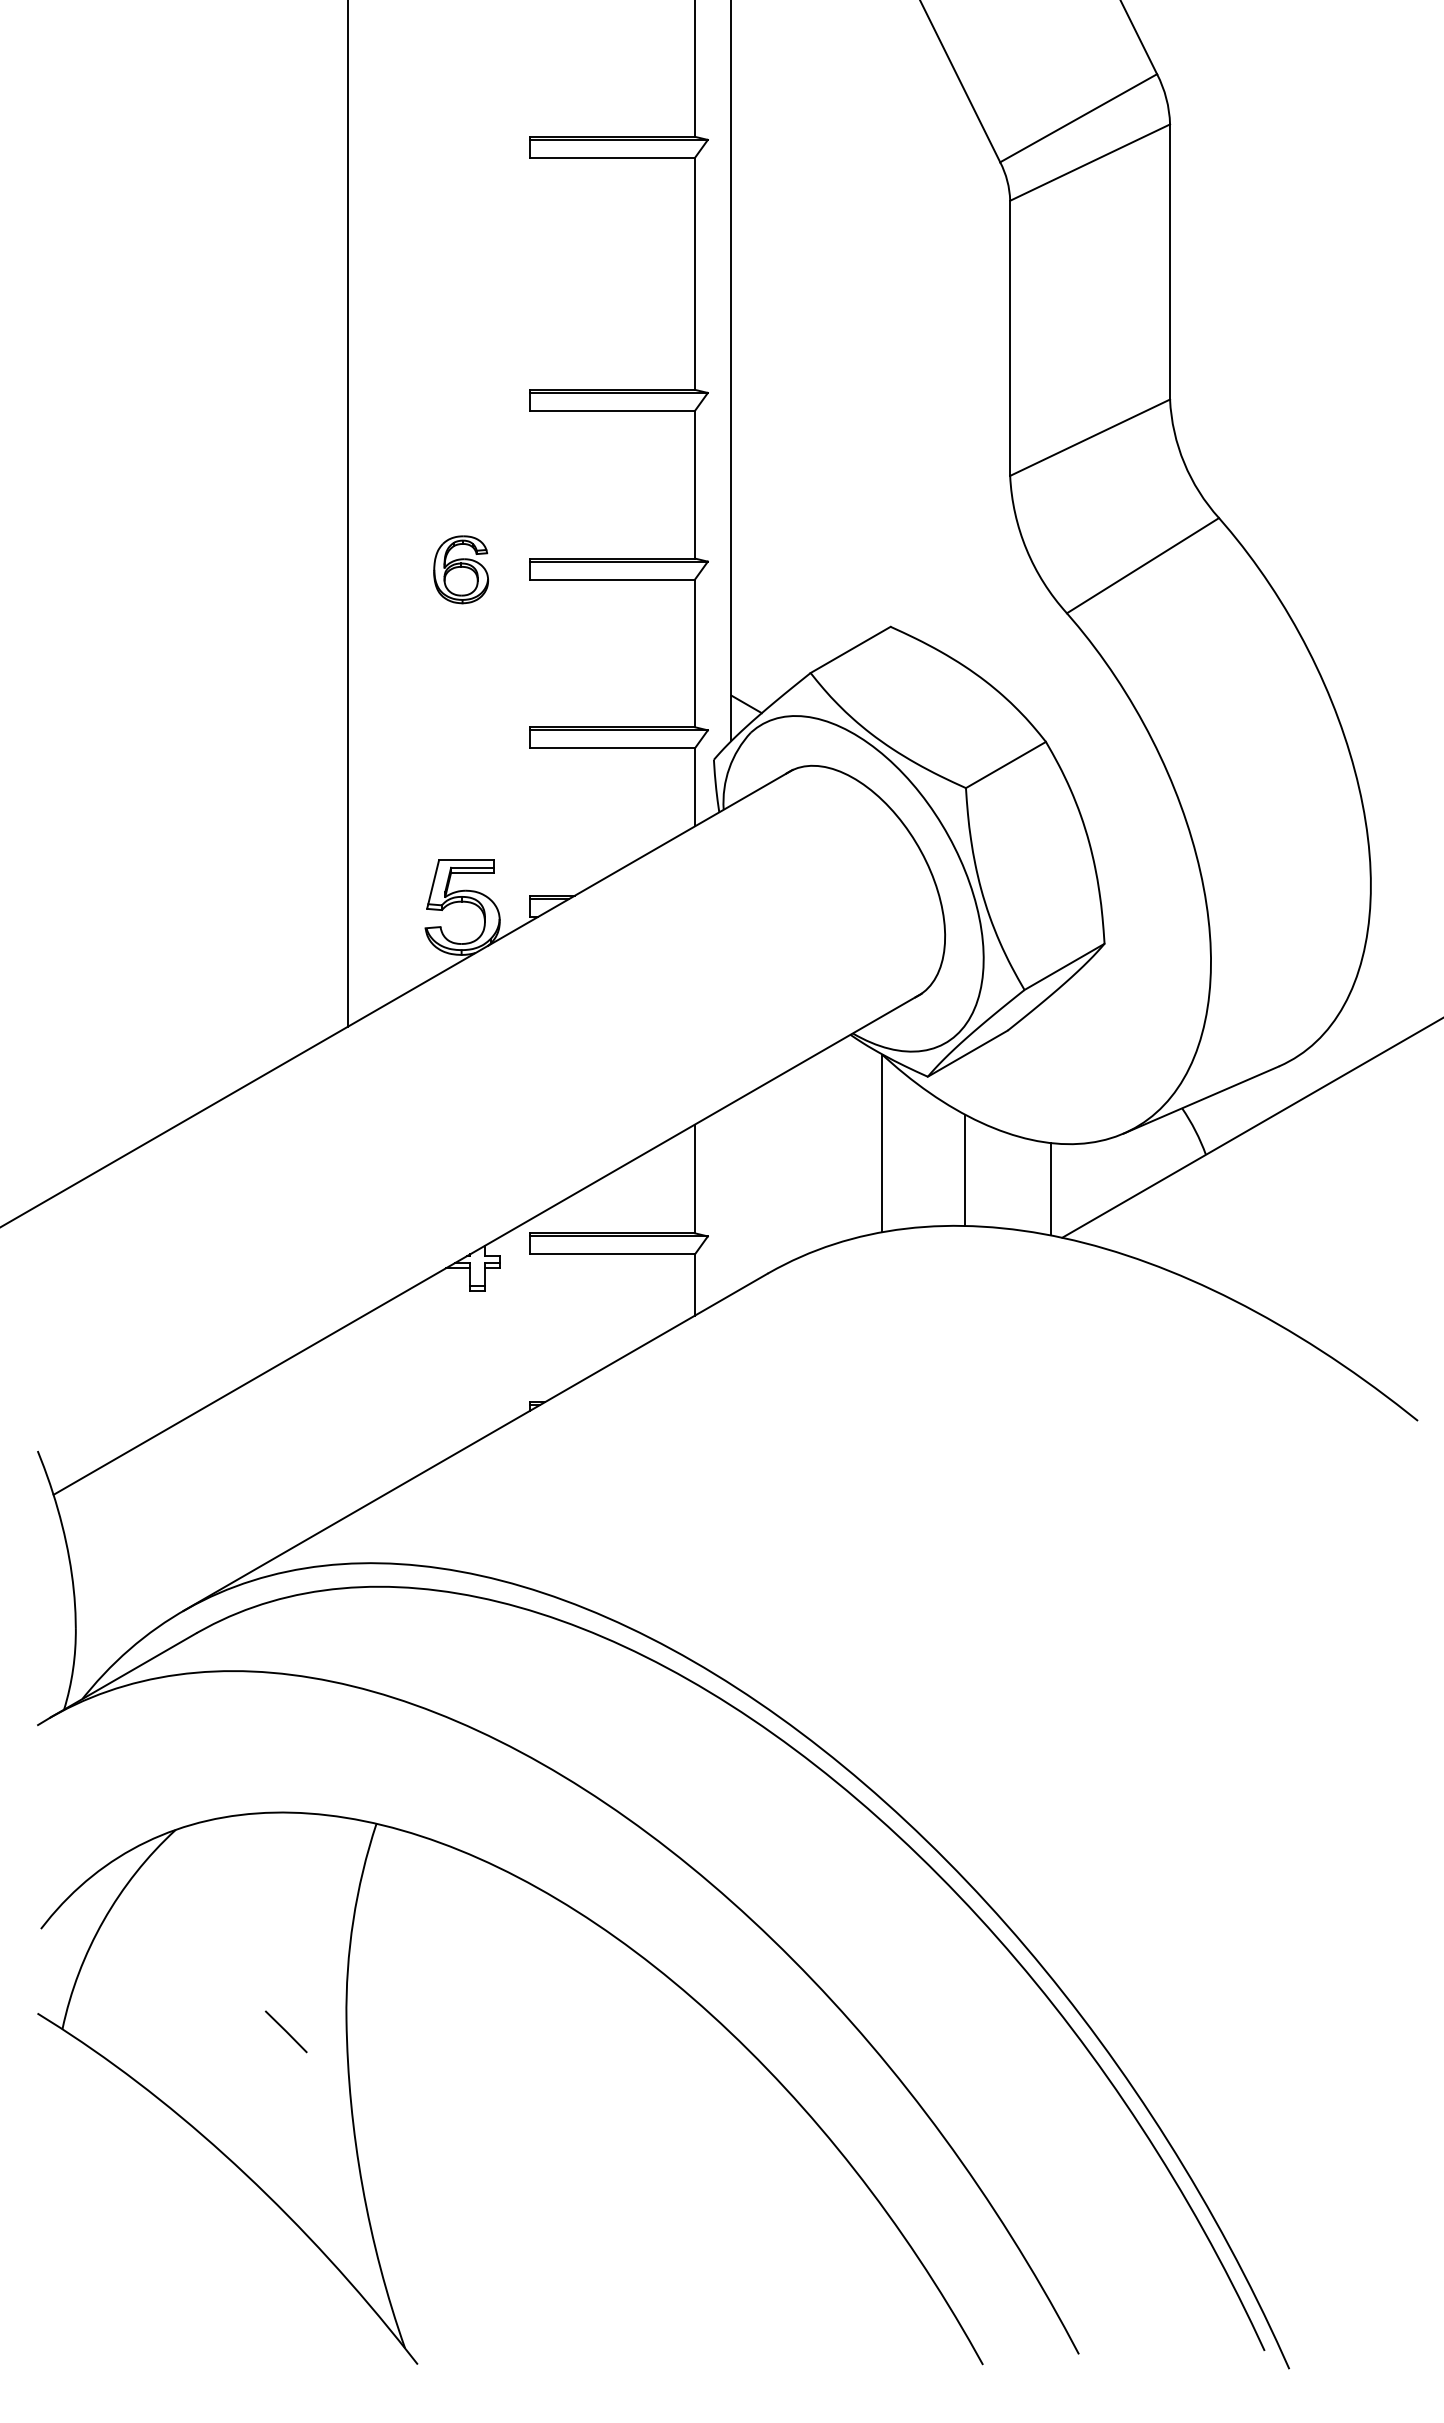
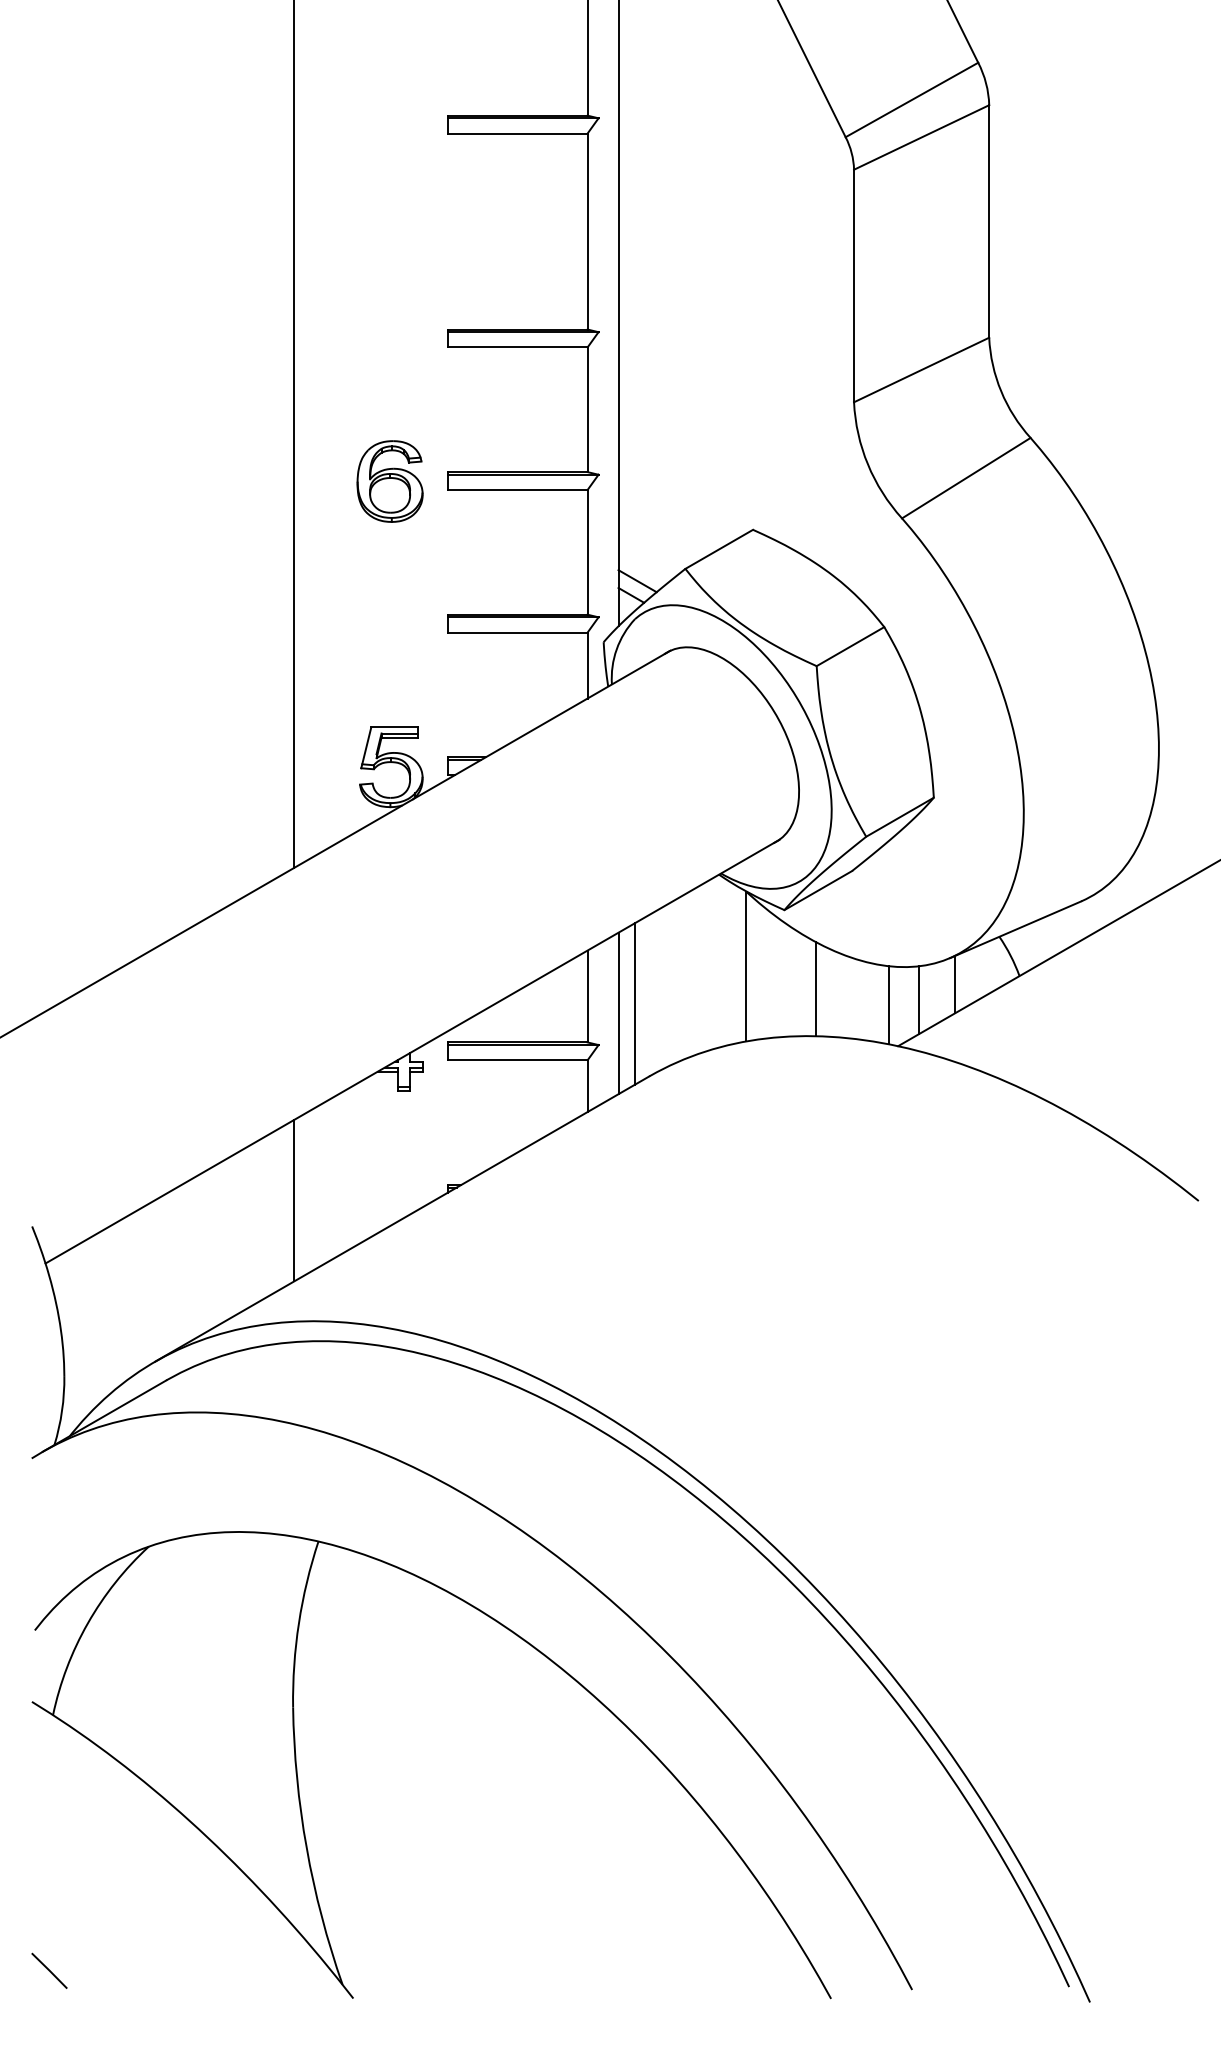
part: (460, 569) -> (389, 481), size x1.43
line: (753, 687) -> (637, 581), added
line: (1129, 1165) -> (954, 985), added
line: (1087, 1183) -> (919, 1000), added
line: (750, 1187) -> (634, 1003), added
line: (731, 1198) -> (618, 1013), added
line: (348, 1419) -> (294, 1199), added
line: (285, 2031) -> (48, 1970), moved

